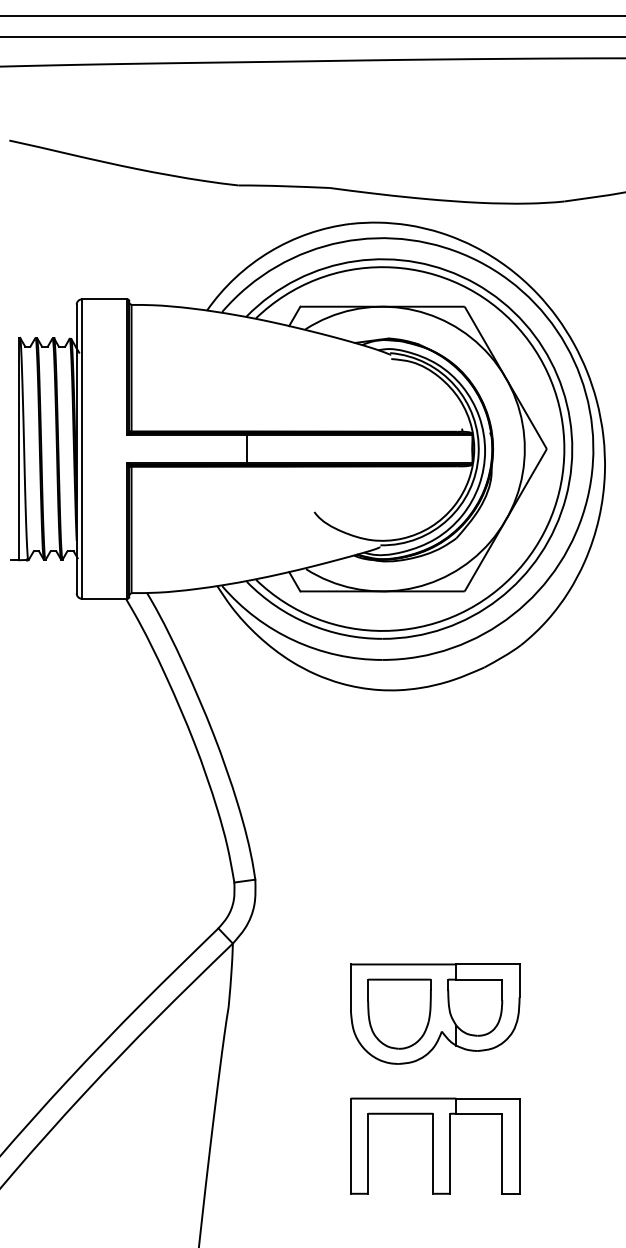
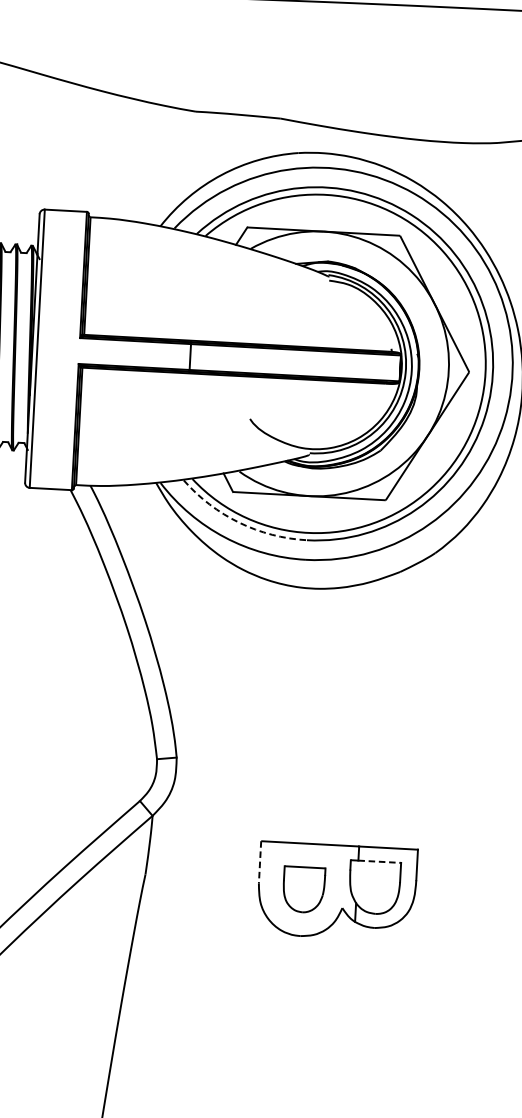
arc: (308, 624) -> (238, 523), solid -> dashed
line: (479, 979) -> (379, 861), solid -> dashed
line: (350, 987) -> (259, 862), solid -> dashed
part: (399, 1013) -> (303, 889), size x0.7
part: (435, 1145) -> (330, 1013), removed

